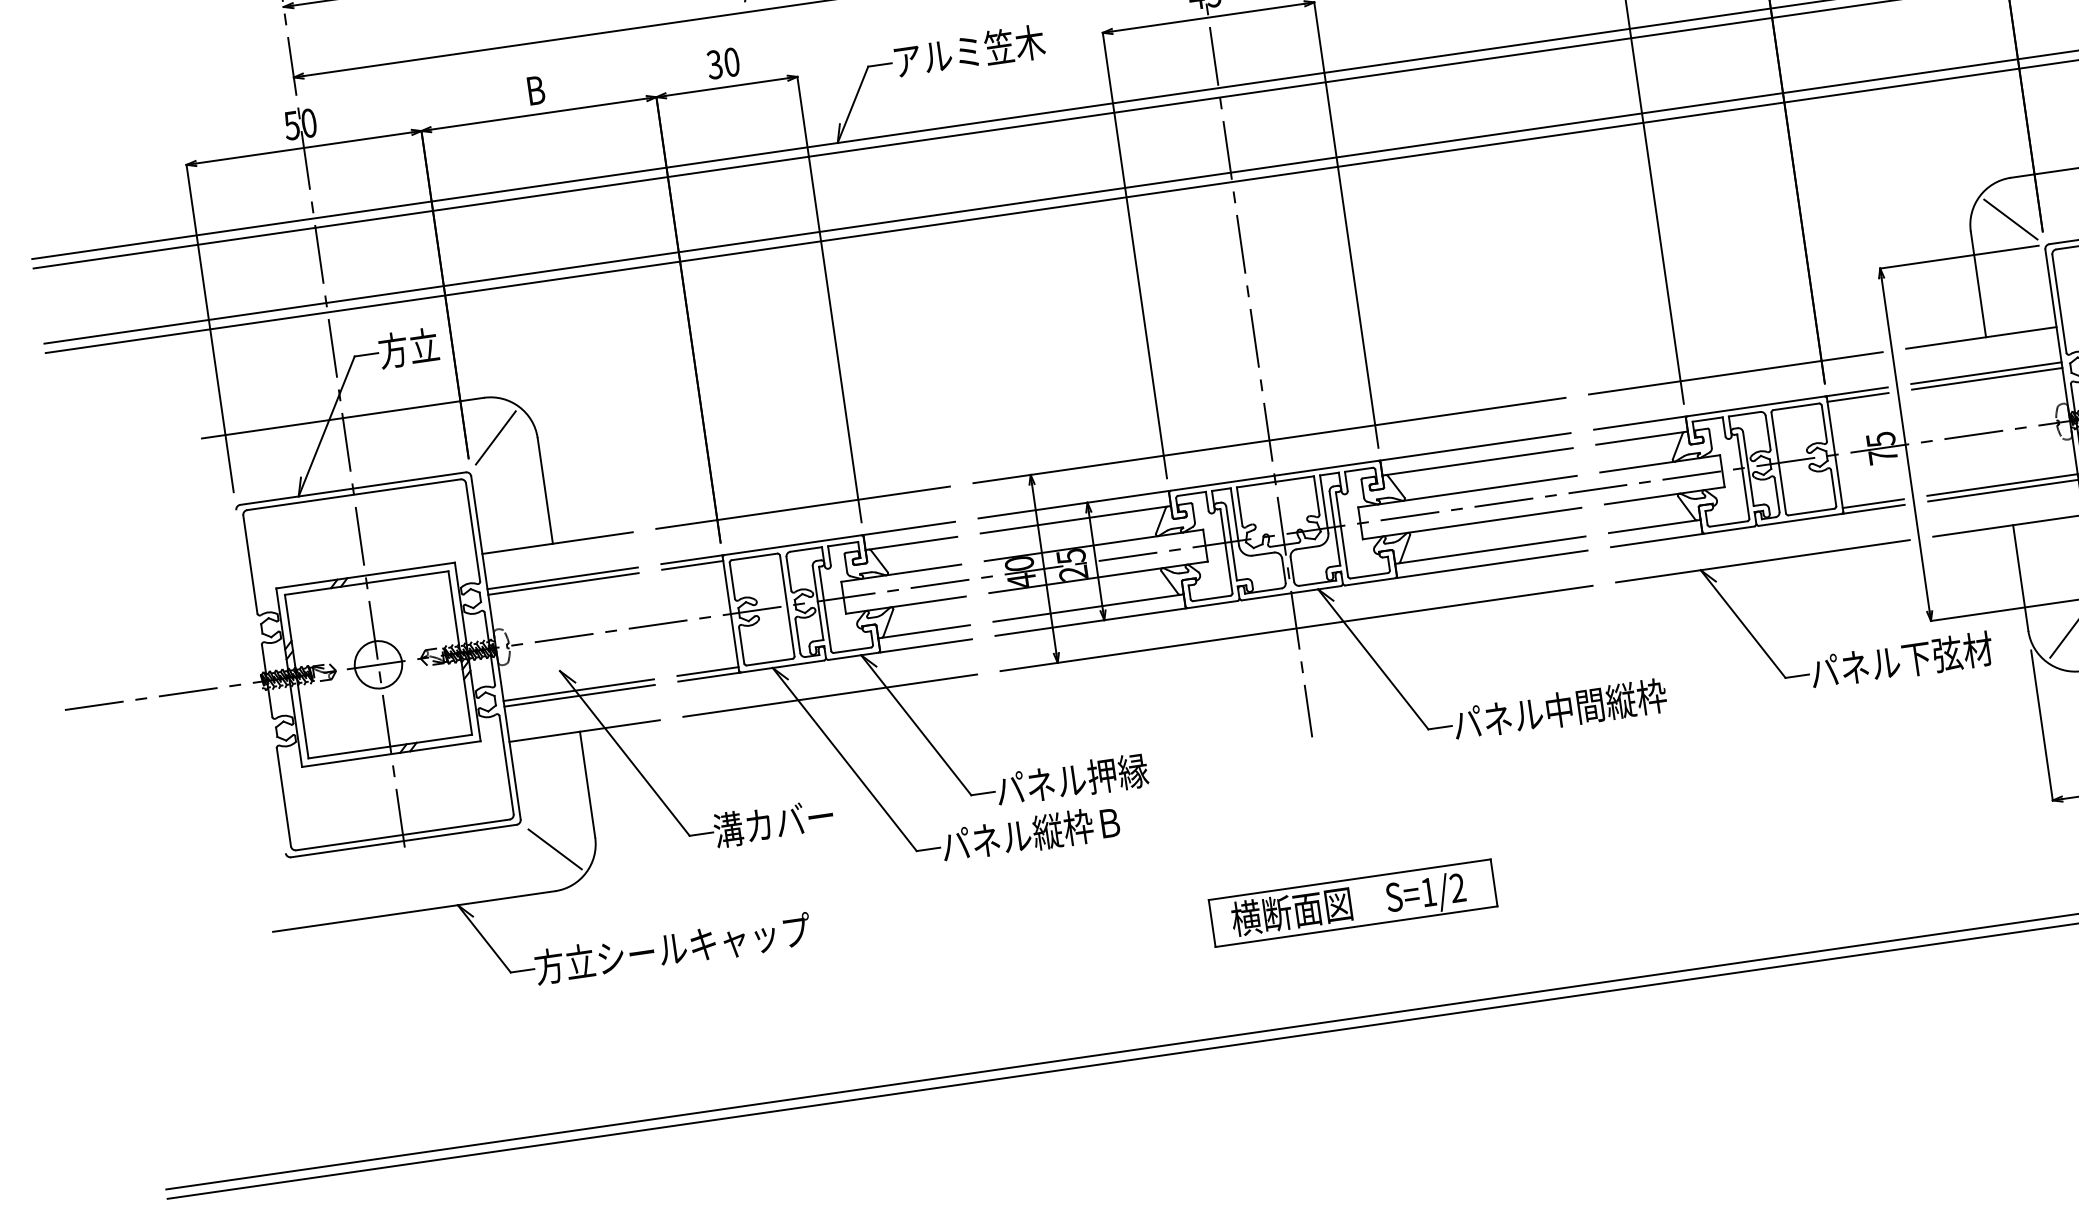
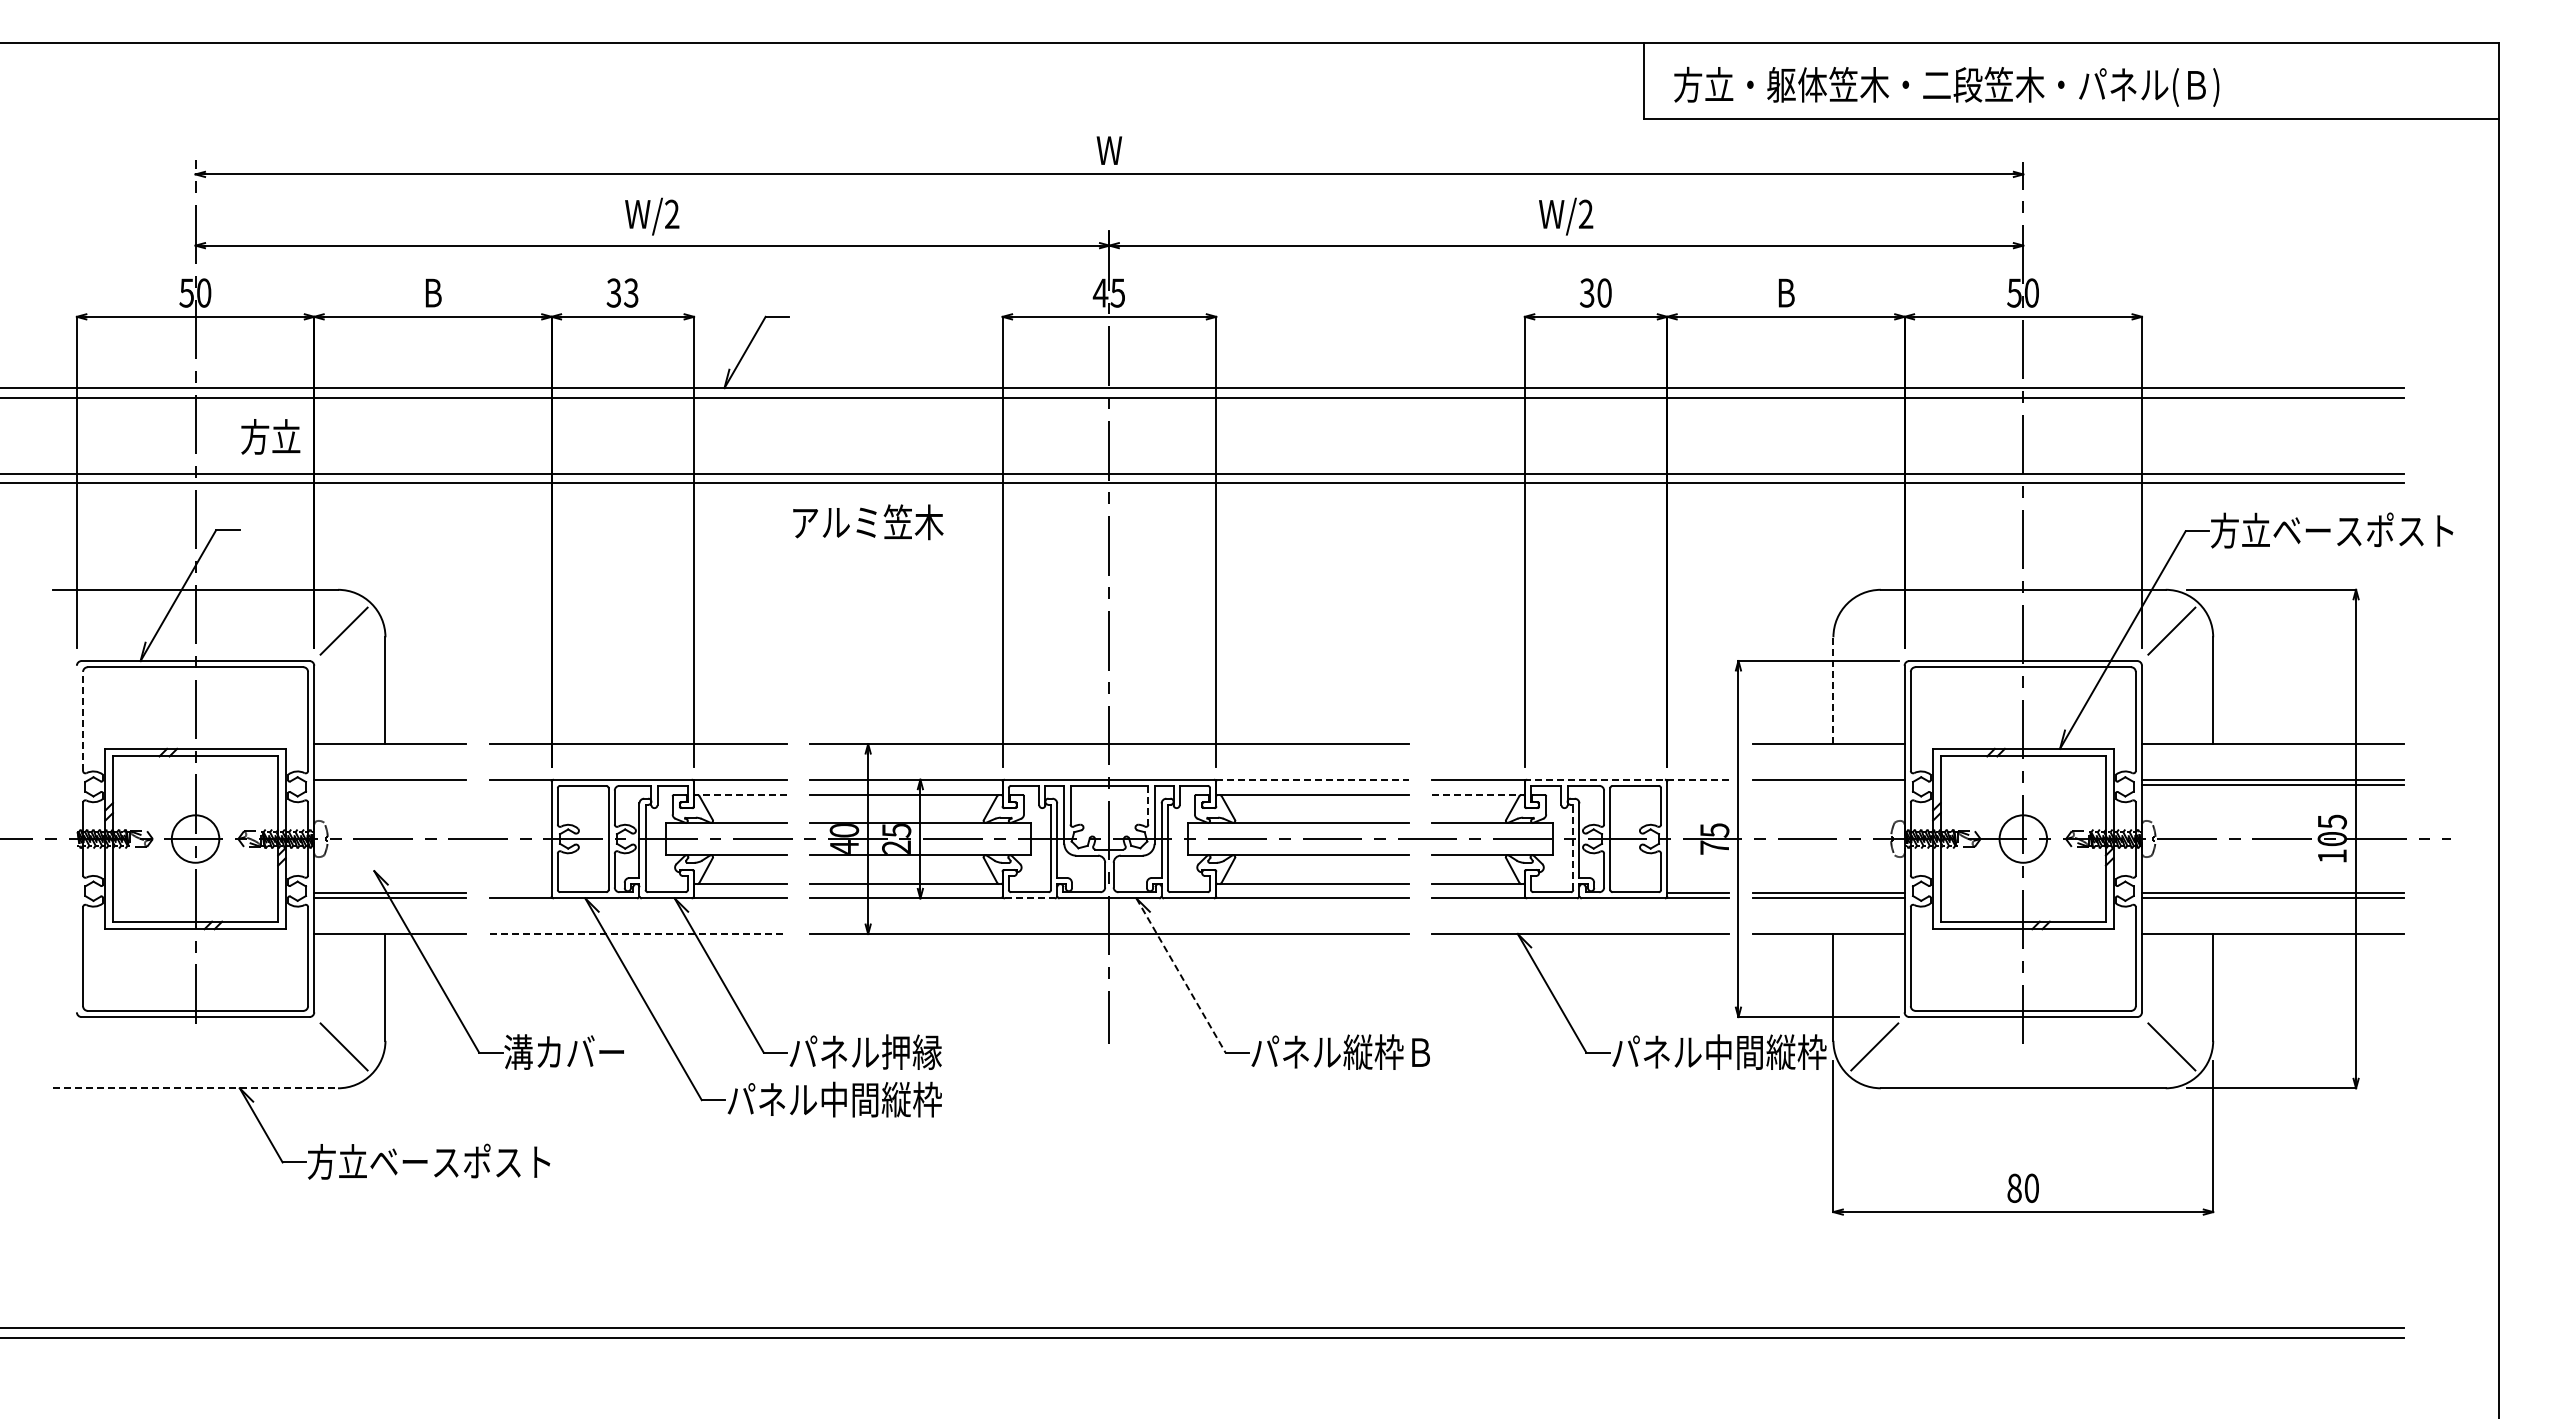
text: (970, 51) -> (868, 522), moved
text: (732, 61) -> (631, 292), 30 -> 33
line: (2010, 218) -> (1874, 630), removed
line: (1978, 284) -> (1833, 690), solid -> dashed
text: (408, 347) -> (270, 436), moved
line: (1735, 373) -> (1580, 744), removed
line: (1987, 378) -> (1828, 785), removed
line: (1857, 397) -> (1697, 785), removed
line: (1788, 401) -> (1628, 779), solid -> dashed
line: (1642, 437) -> (1479, 794), solid -> dashed
line: (1475, 446) -> (1312, 779), solid -> dashed
line: (1743, 475) -> (1573, 846), solid -> dashed
line: (1316, 495) -> (1148, 805), solid -> dashed
line: (910, 543) -> (739, 794), solid -> dashed
line: (250, 564) -> (83, 721), solid -> dashed
line: (692, 565) -> (520, 785), removed
line: (563, 584) -> (390, 785), removed
line: (1212, 604) -> (1029, 898), solid -> dashed
text: (1962, 651) -> (1765, 1051), パネル下弦材 -> パネル中間縦枠
line: (1373, 659) -> (1181, 975), solid -> dashed
line: (707, 671) -> (520, 892), removed
line: (830, 696) -> (638, 934), solid -> dashed
text: (1605, 702) -> (1404, 1051), パネル中間縦枠 -> パネル縦枠Ｂ
text: (1093, 824) -> (880, 1099), パネル縦枠Ｂ -> パネル中間縦枠
part: (1353, 902) -> (1126, 1213), removed
line: (414, 911) -> (196, 1088), solid -> dashed
text: (703, 943) -> (477, 1161), 方立シールキャップ -> 方立ベースポスト

